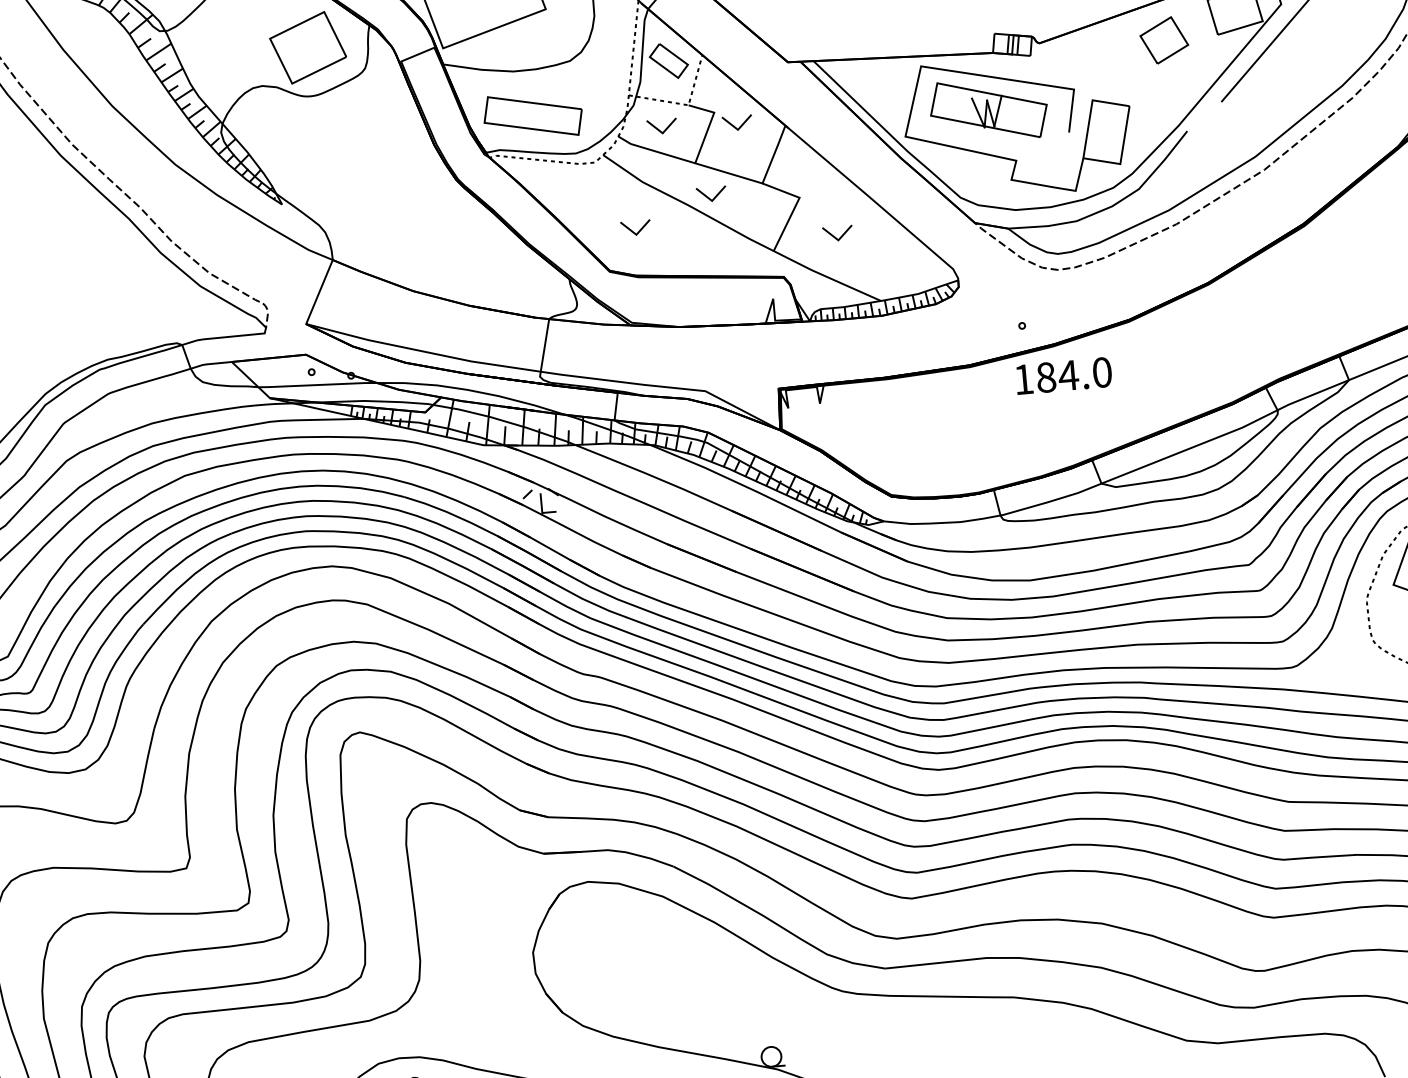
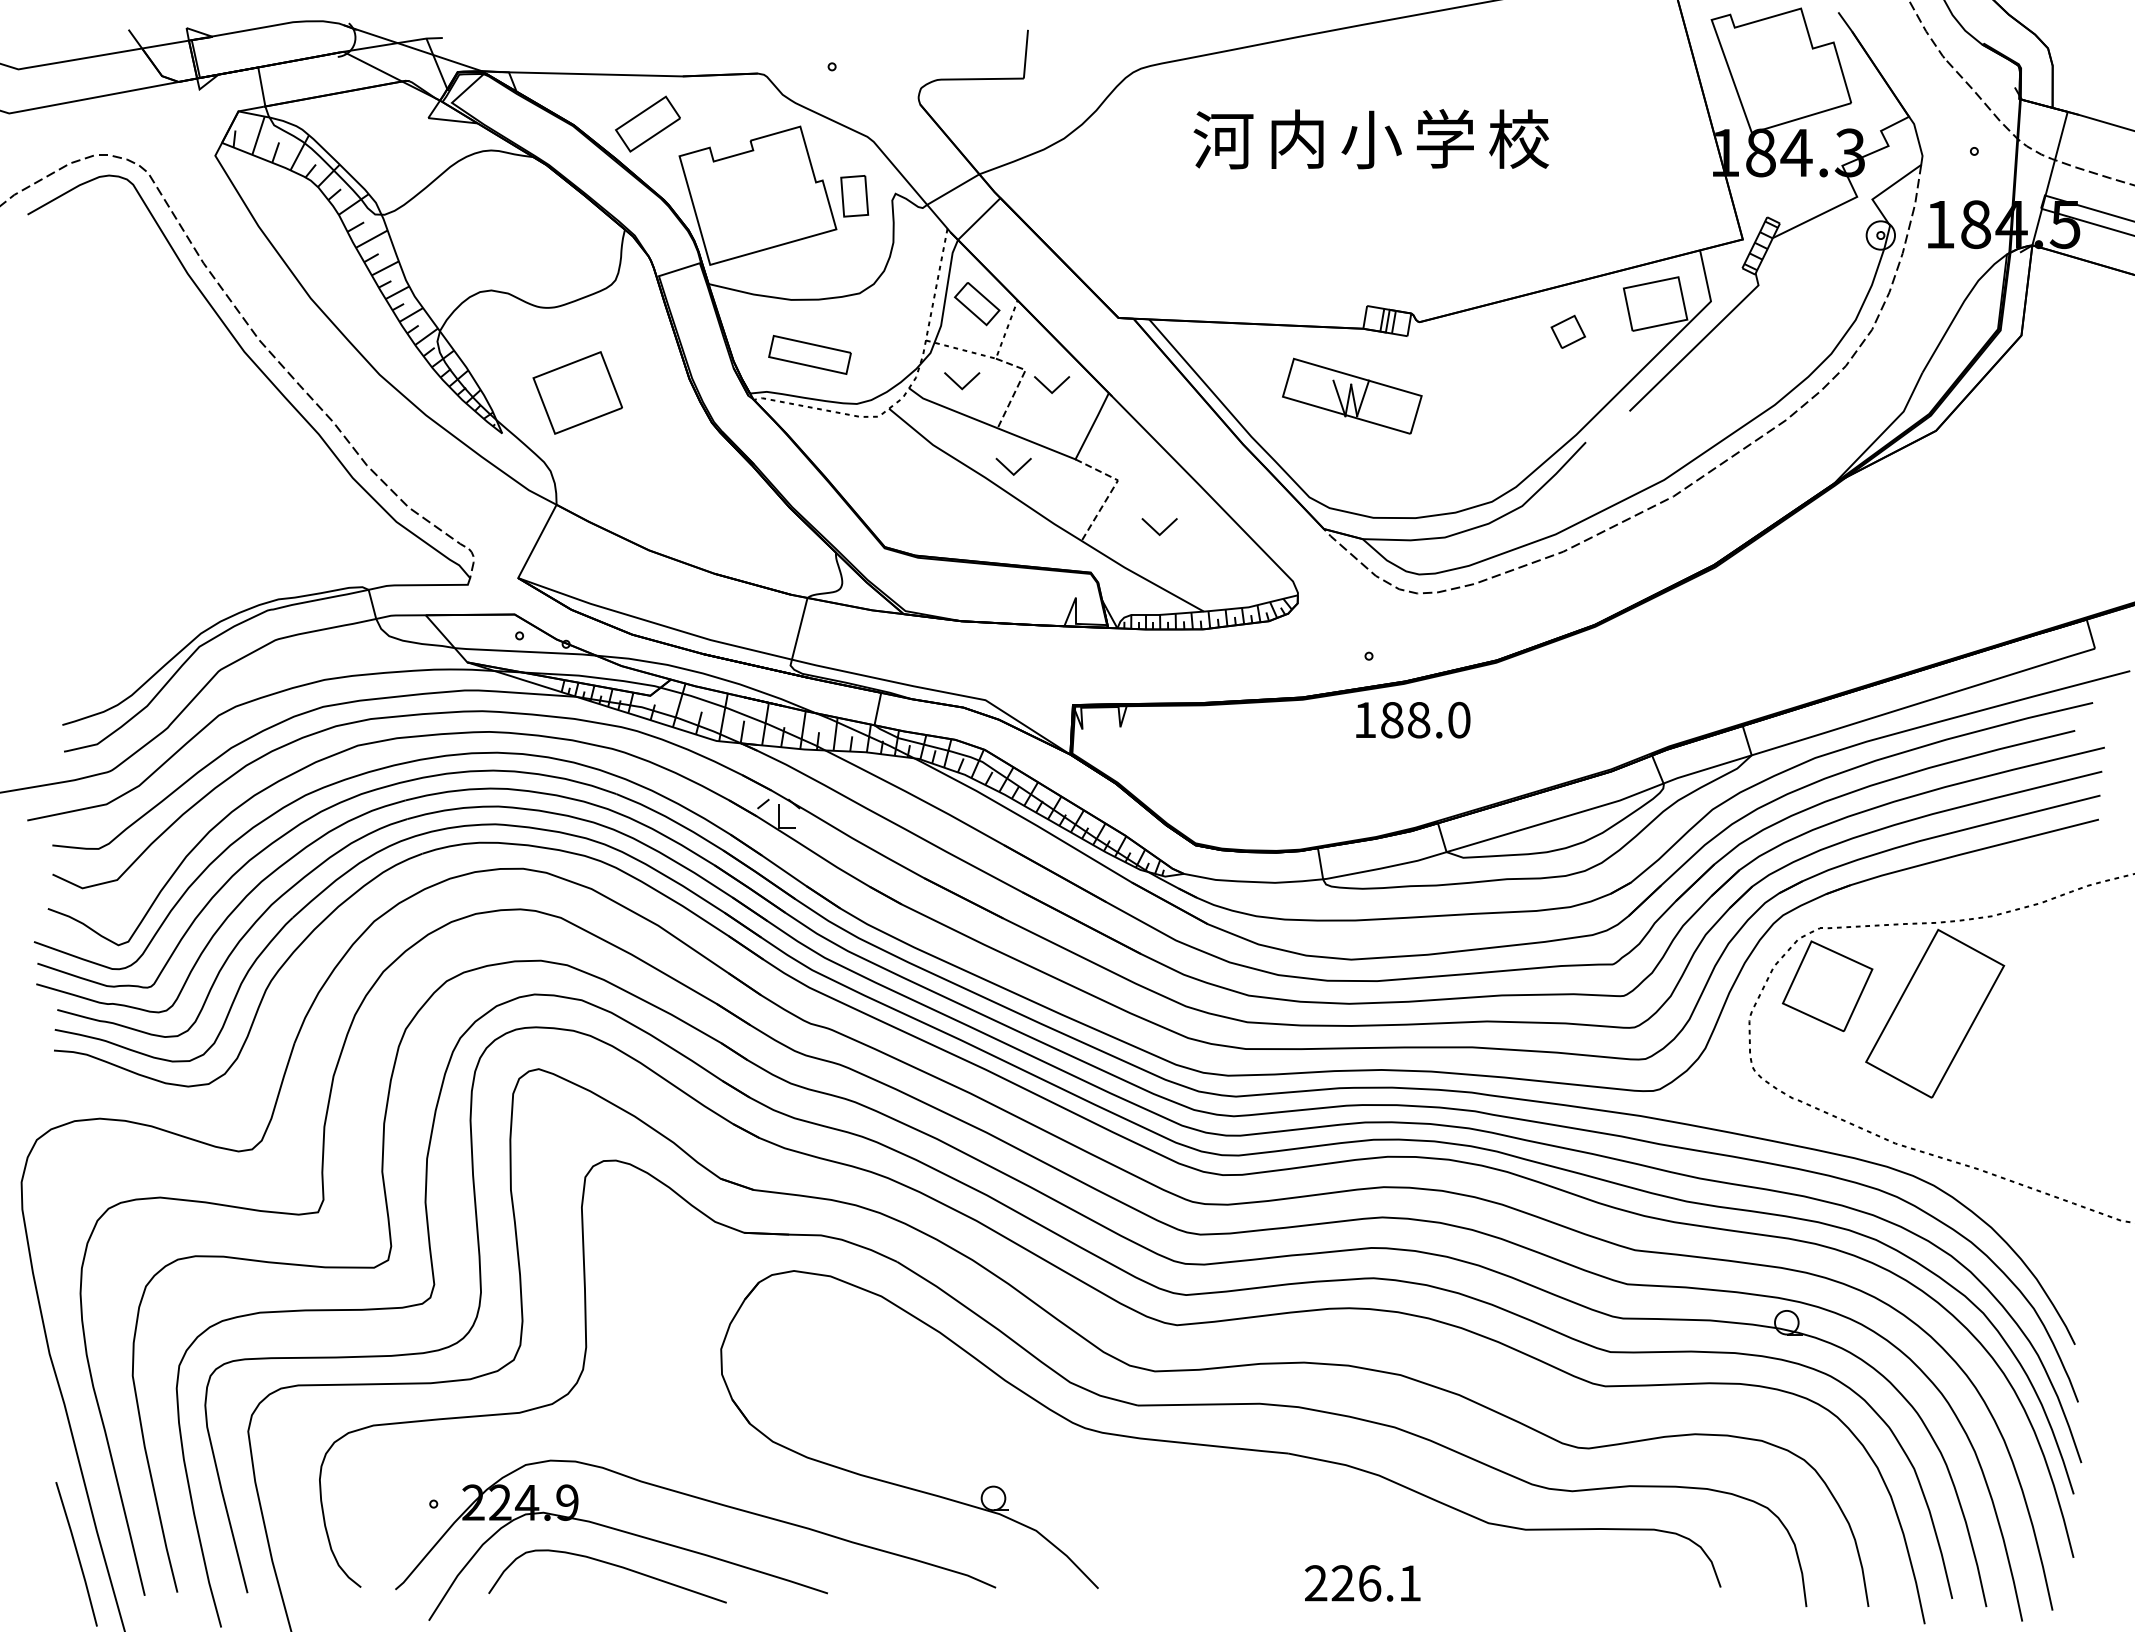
part: (1164, 39) -> (1568, 331), size x0.6
part: (307, 47) -> (577, 392), moved
part: (532, 115) -> (809, 354), size x0.7
line: (709, 125) -> (1018, 384), solid -> dashed
part: (1009, 158) -> (1371, 455), removed
line: (795, 205) -> (1112, 489), solid -> dashed
part: (636, 227) -> (920, 498), removed
text: (1068, 375) -> (1418, 720), 184.0 -> 188.0

